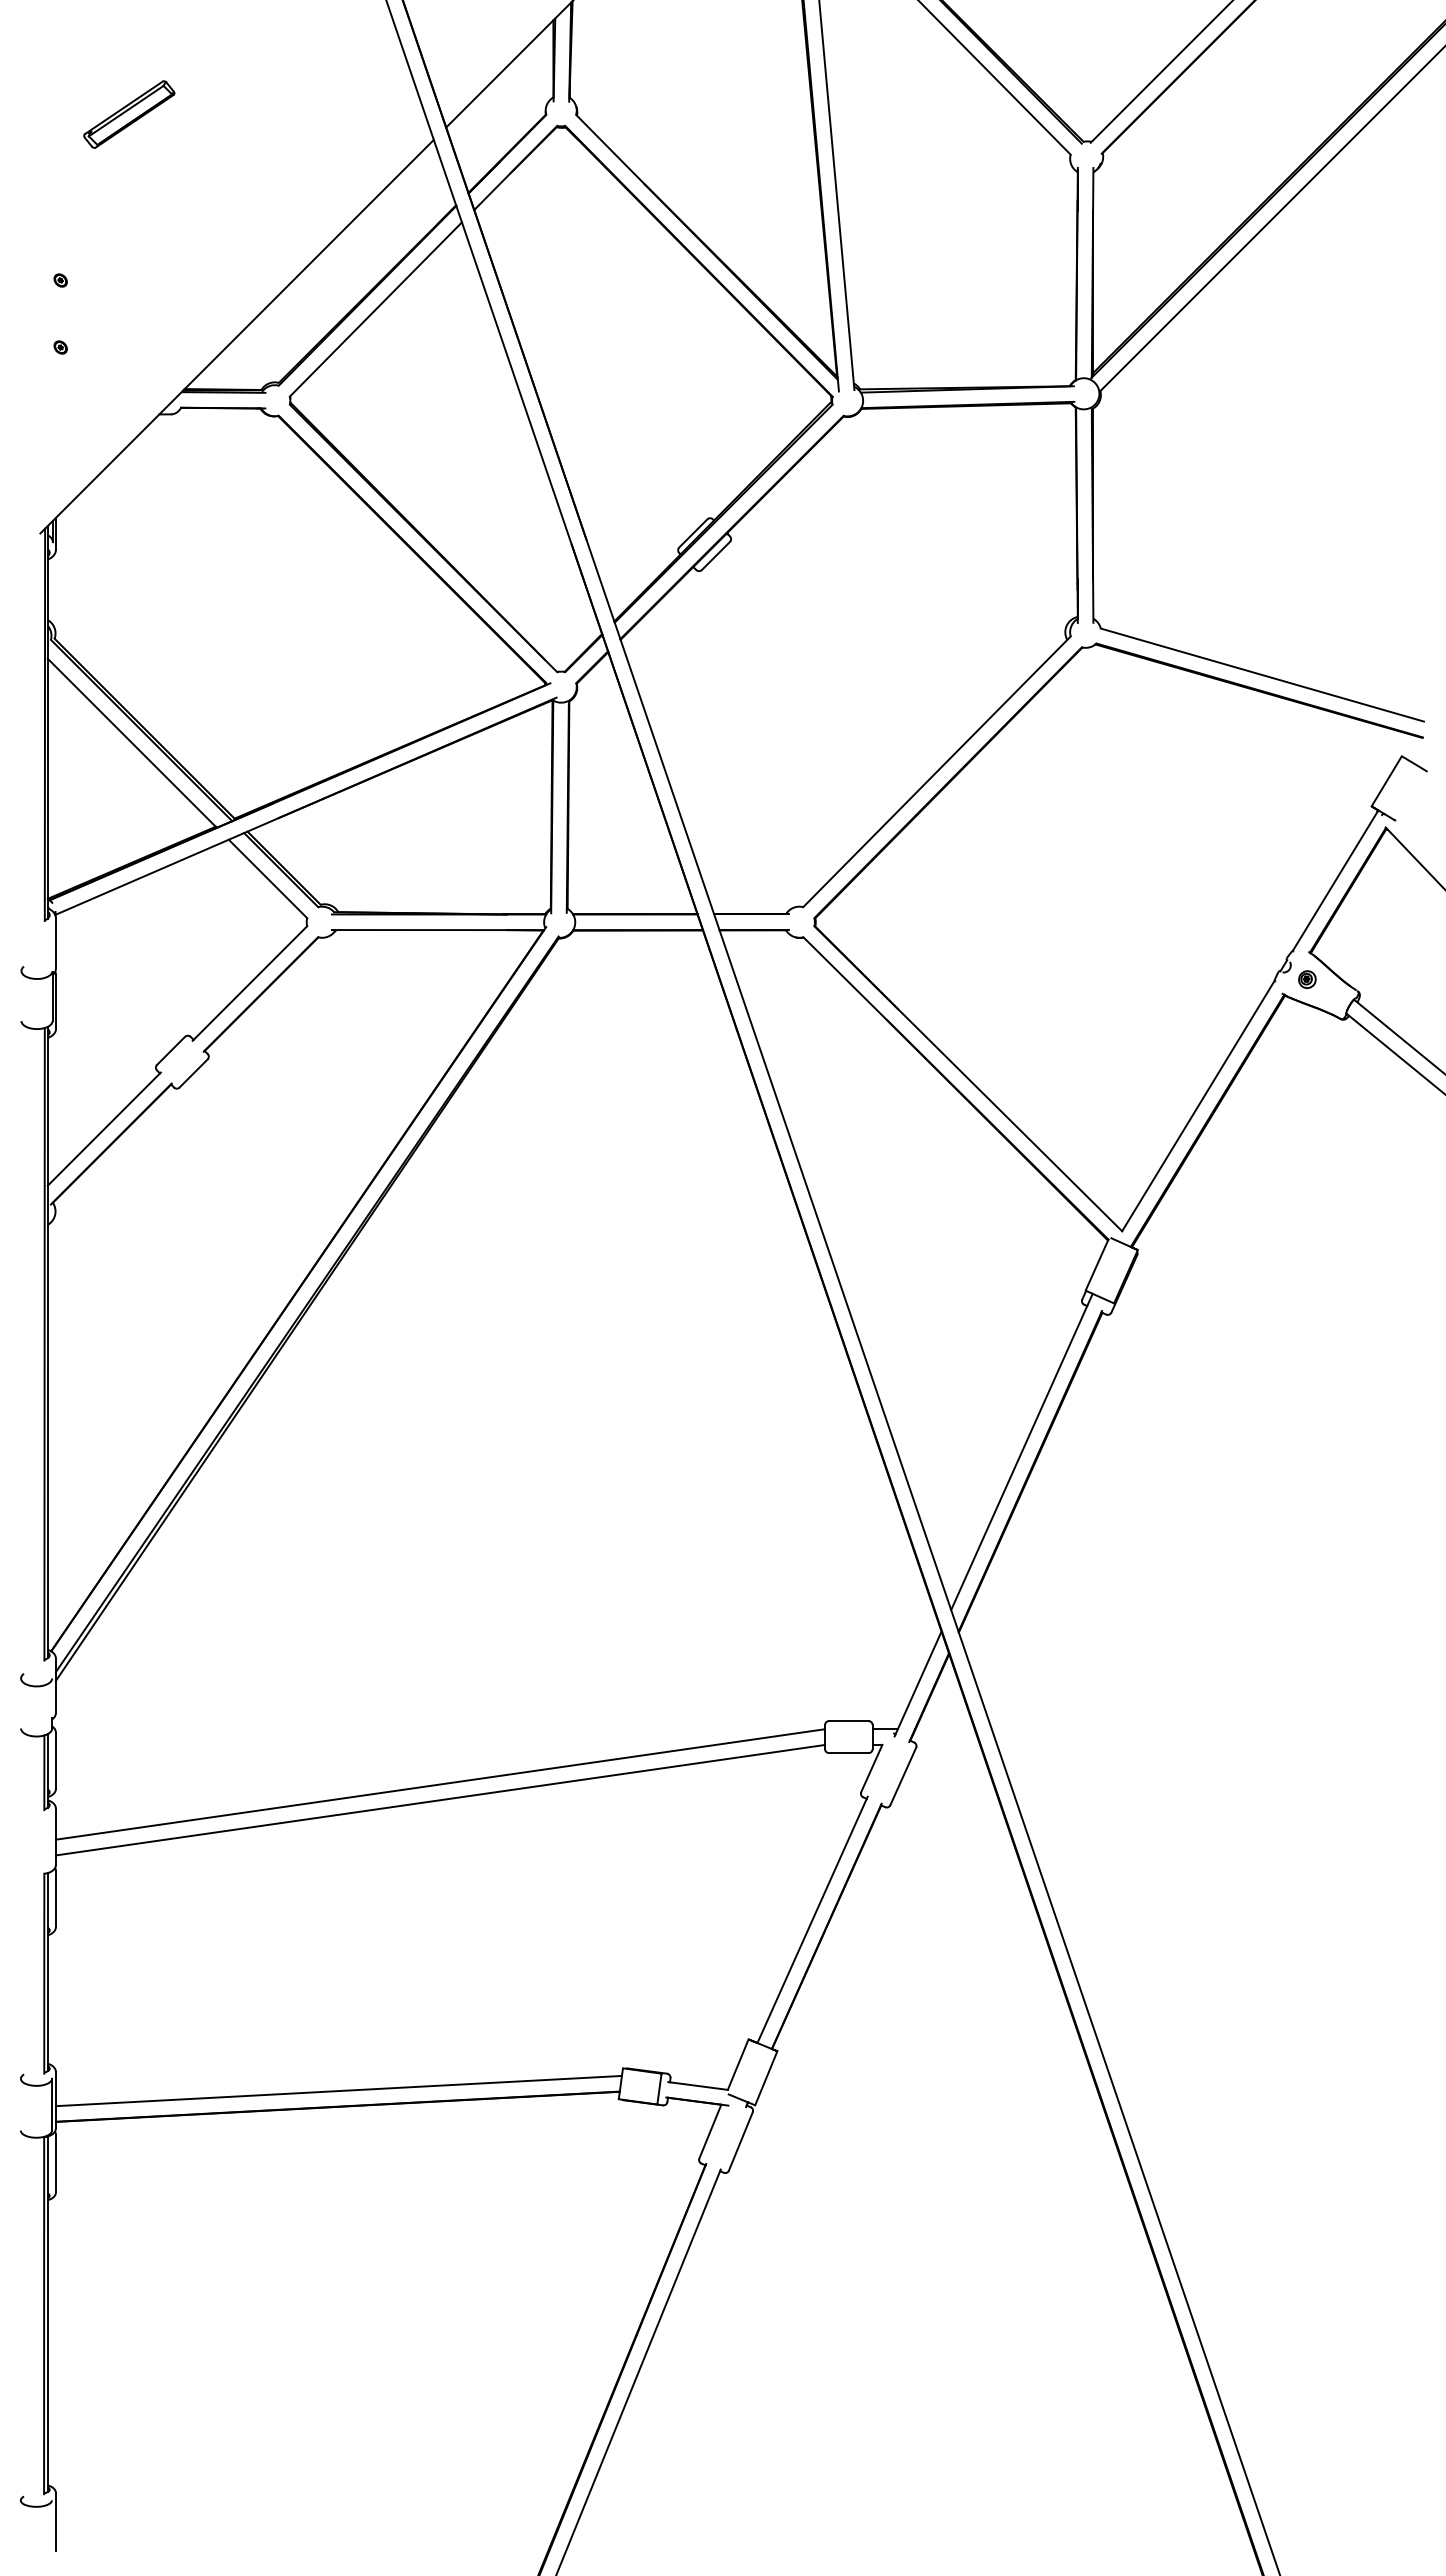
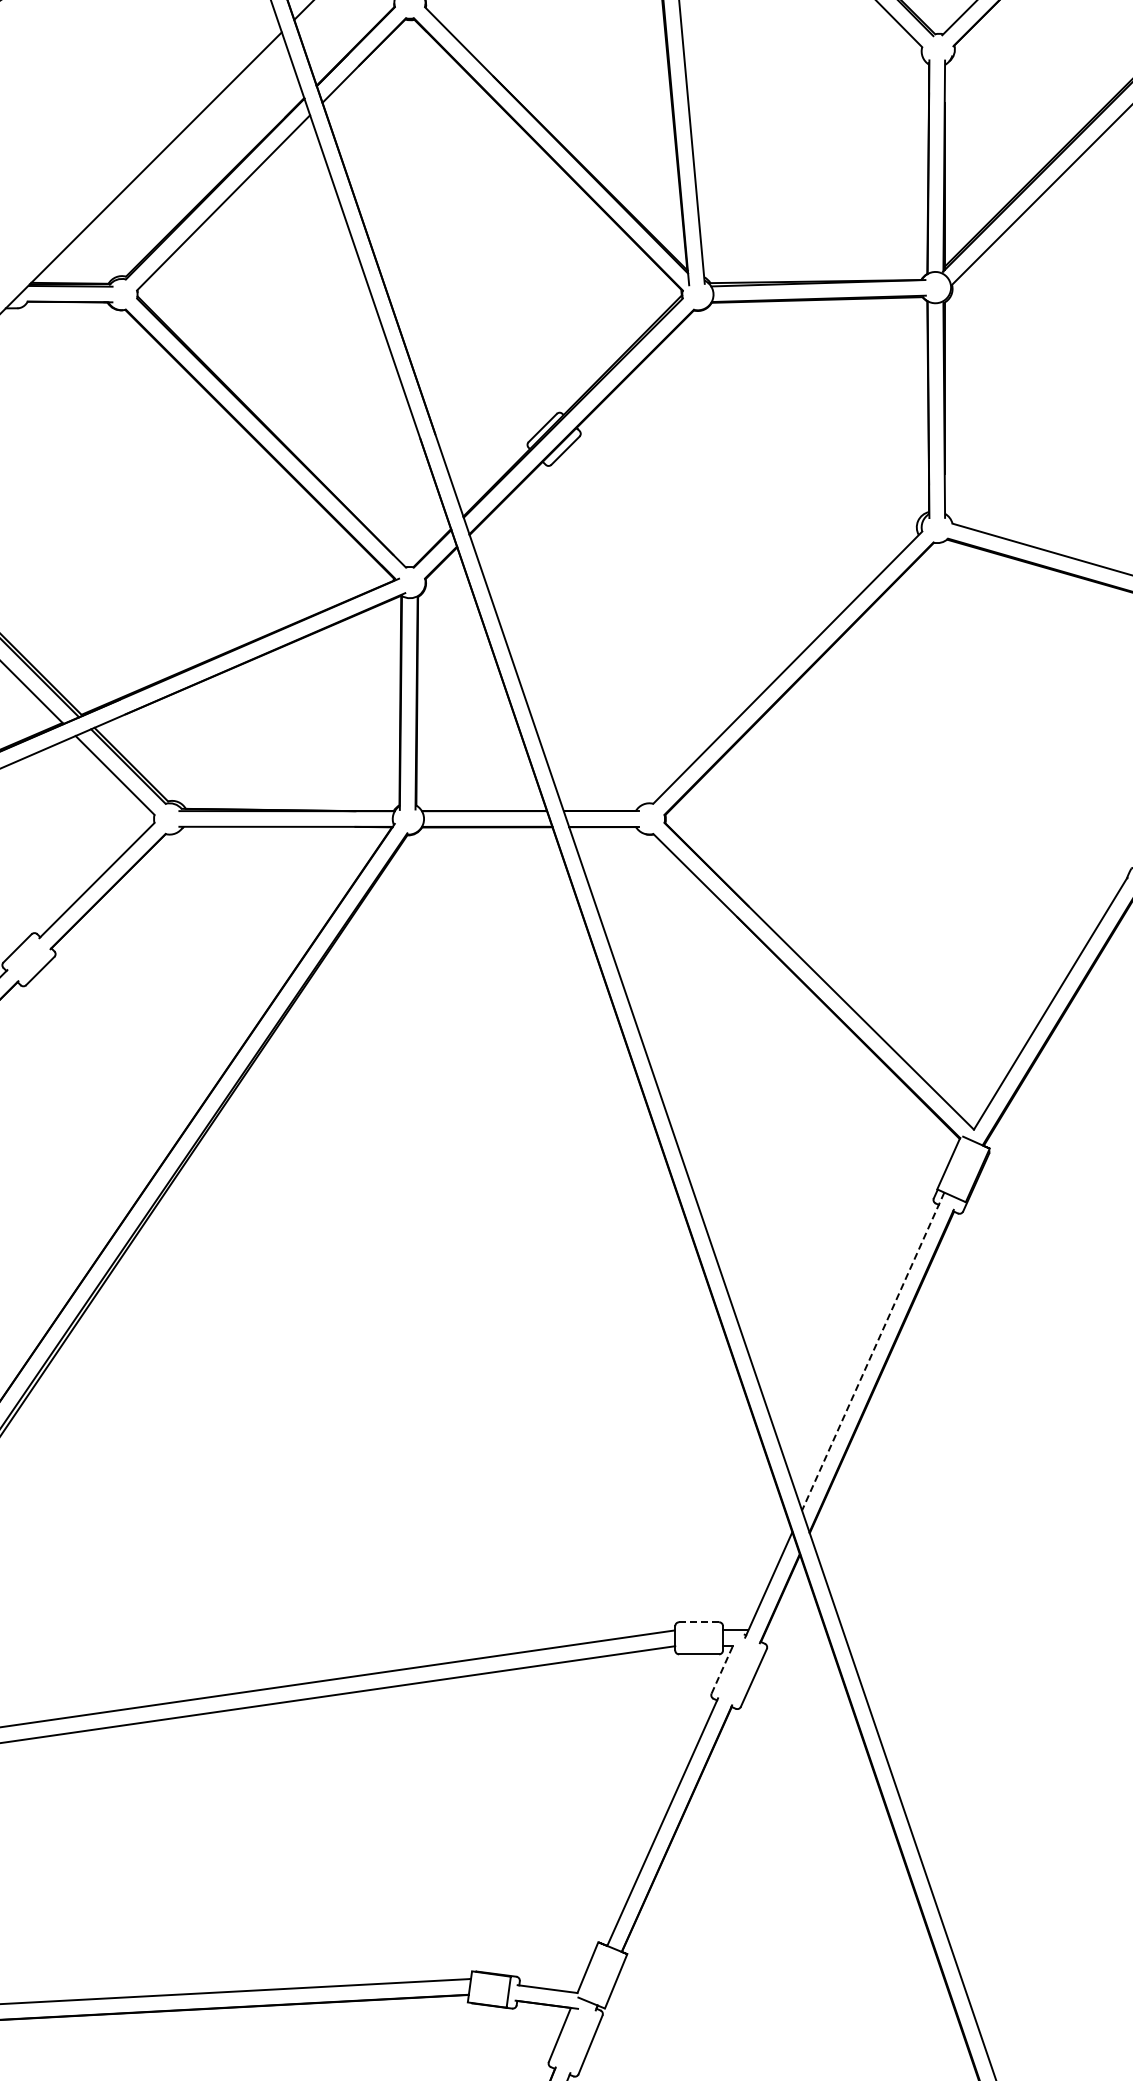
line: (1021, 1452) -> (872, 1352), solid -> dashed
line: (848, 1721) -> (698, 1622), solid -> dashed
line: (871, 1768) -> (721, 1669), solid -> dashed

